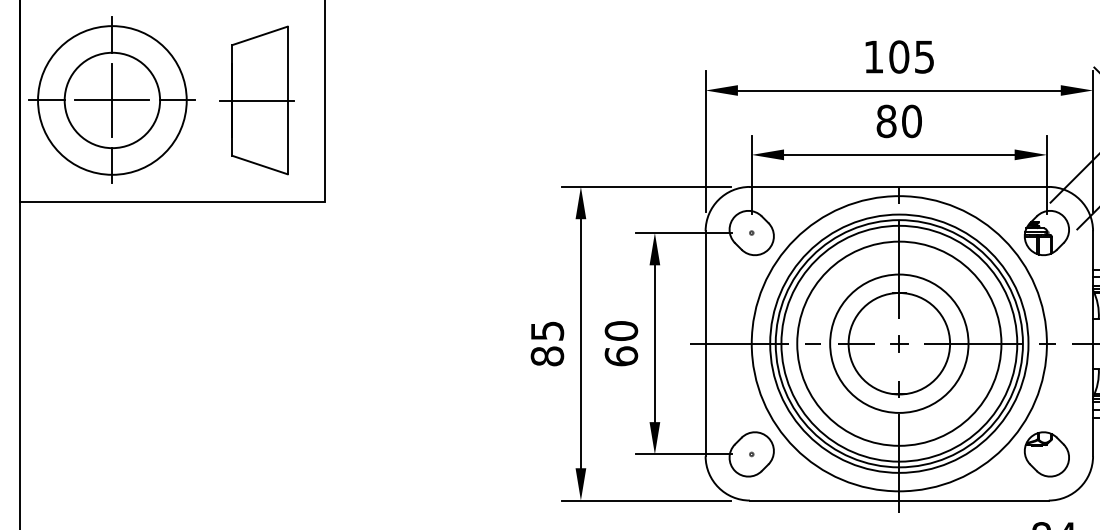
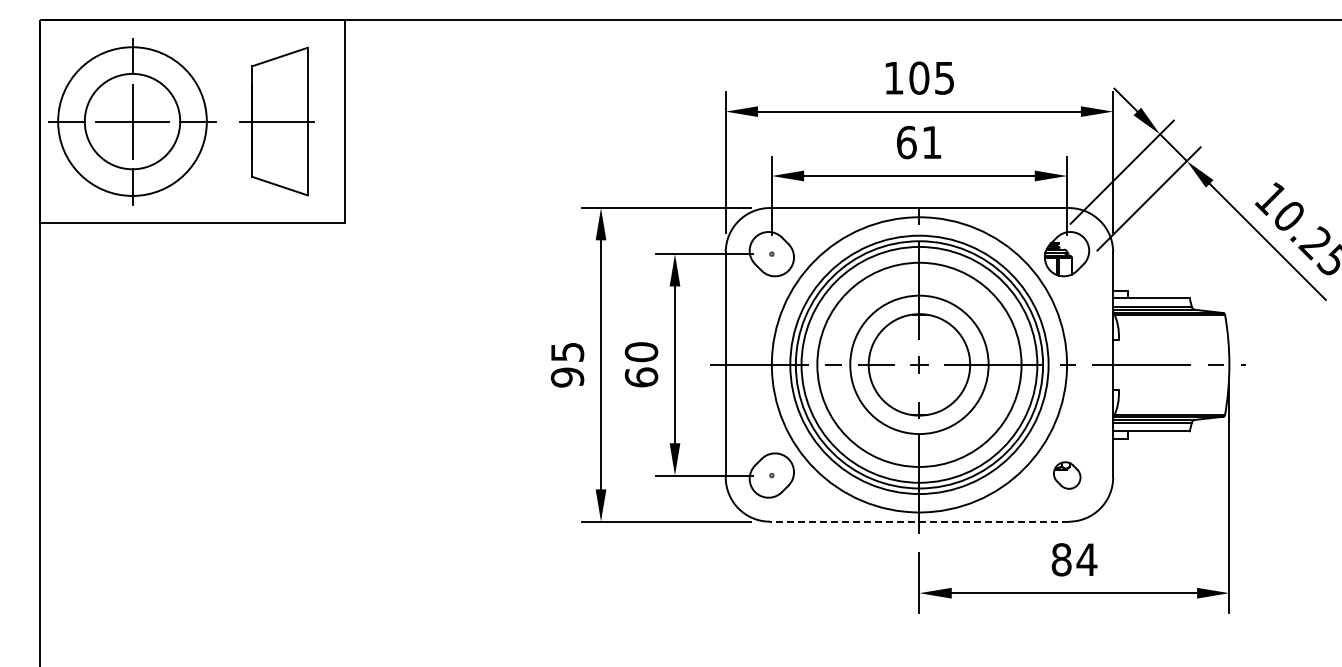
text: (899, 121) -> (919, 142), 80 -> 61
text: (547, 356) -> (567, 377), 85 -> 95
part: (1047, 454) -> (1067, 475), size x0.6
line: (898, 500) -> (918, 521), solid -> dashed

